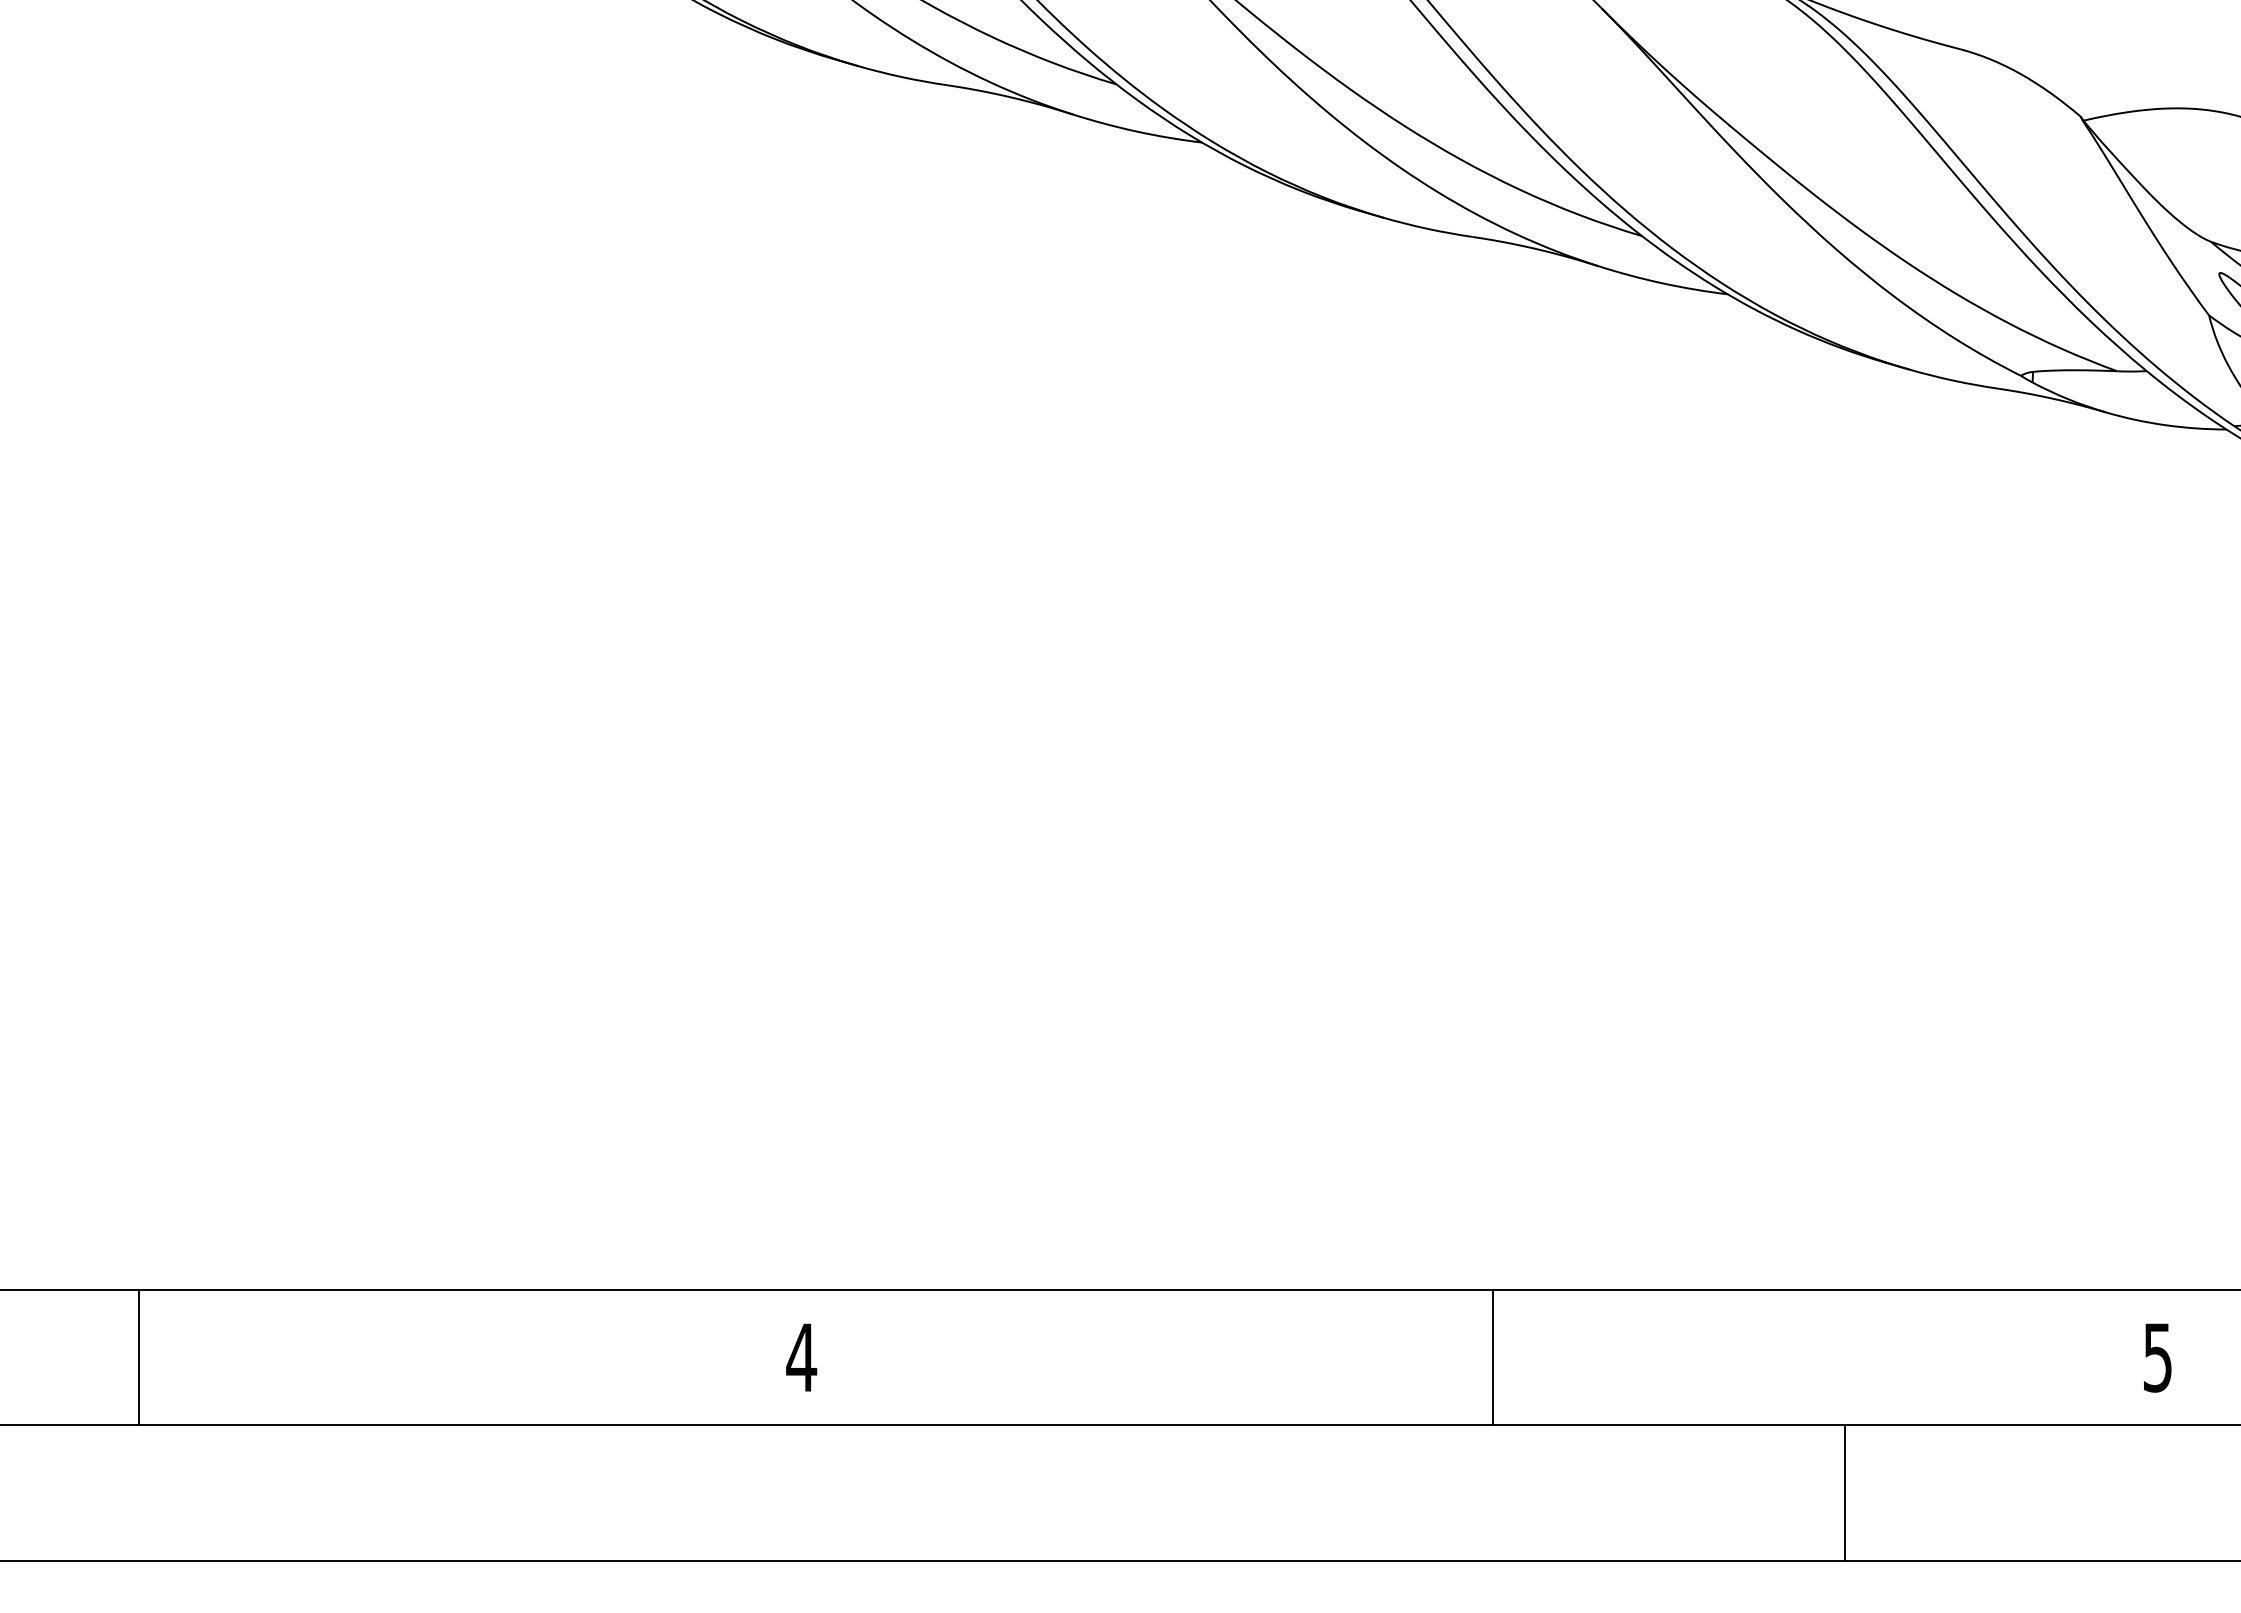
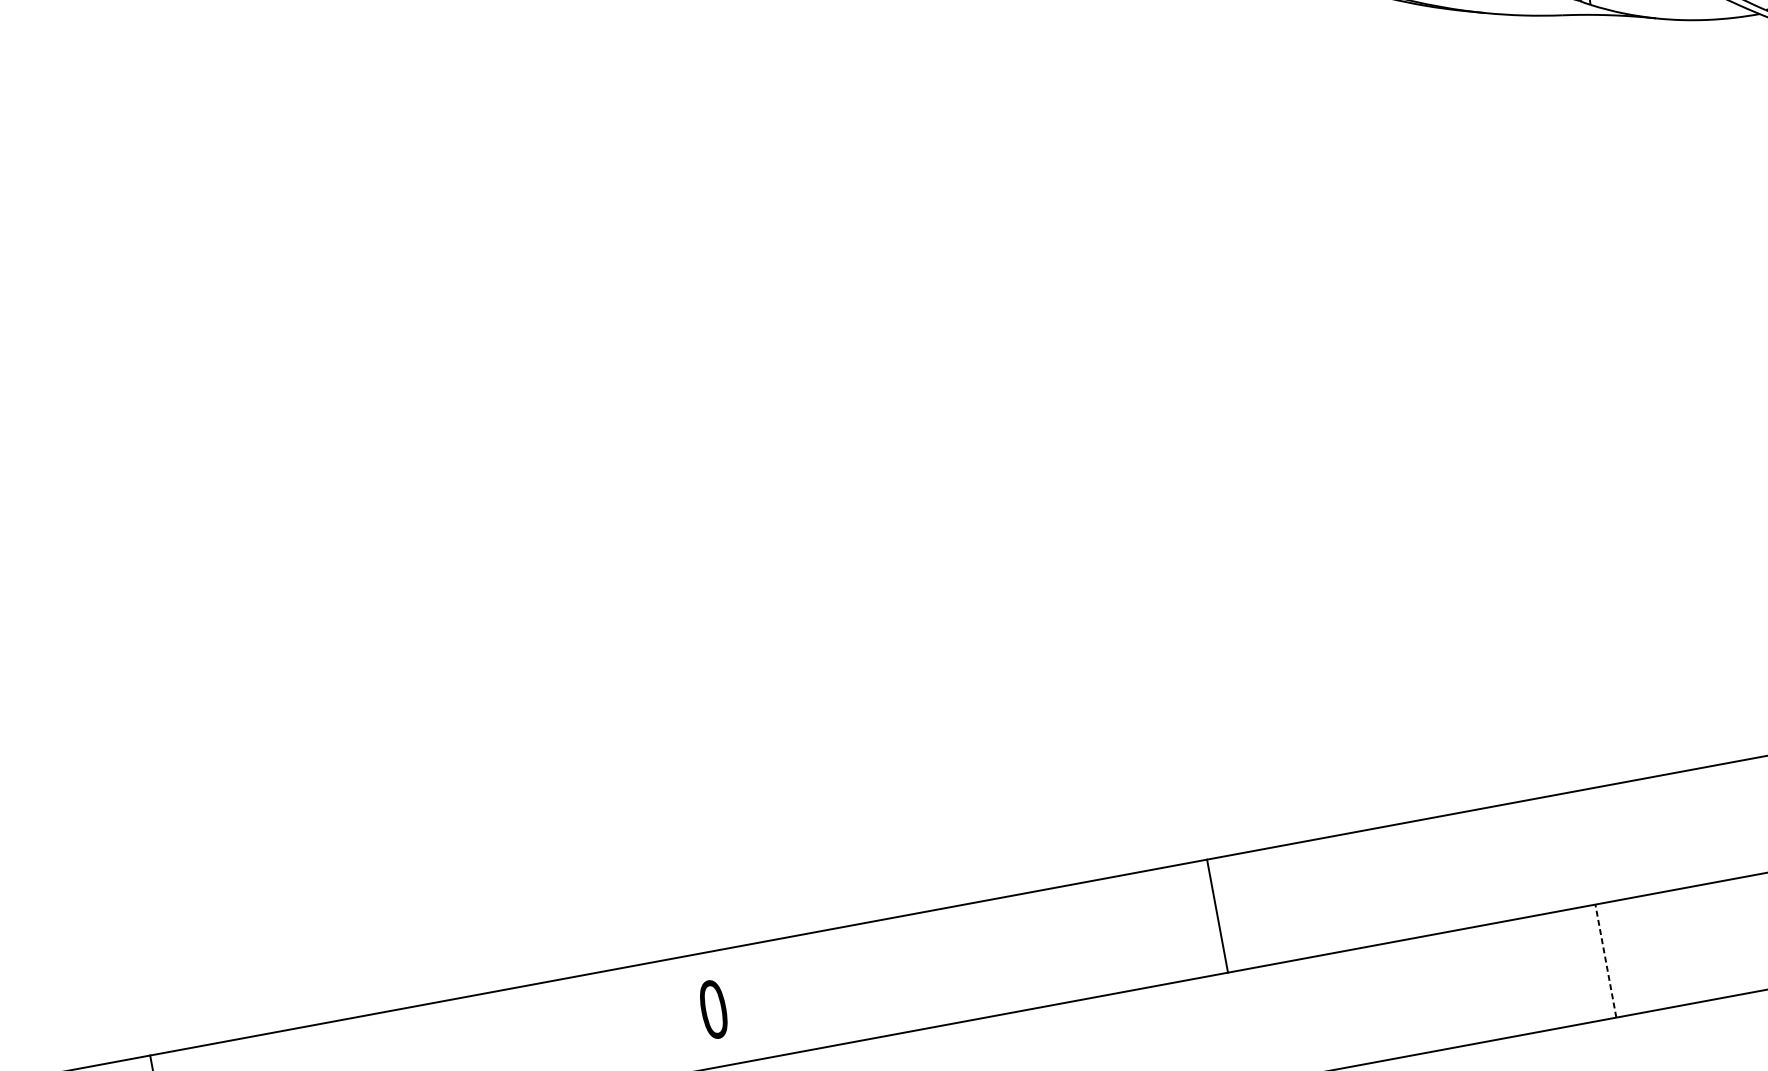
text: (801, 1357) -> (713, 1009), 4 -> 0
line: (1493, 1357) -> (1217, 915), moved
line: (1845, 1493) -> (1606, 961), solid -> dashed

